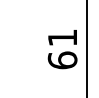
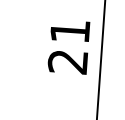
text: (62, 60) -> (67, 61), 61 -> 21

